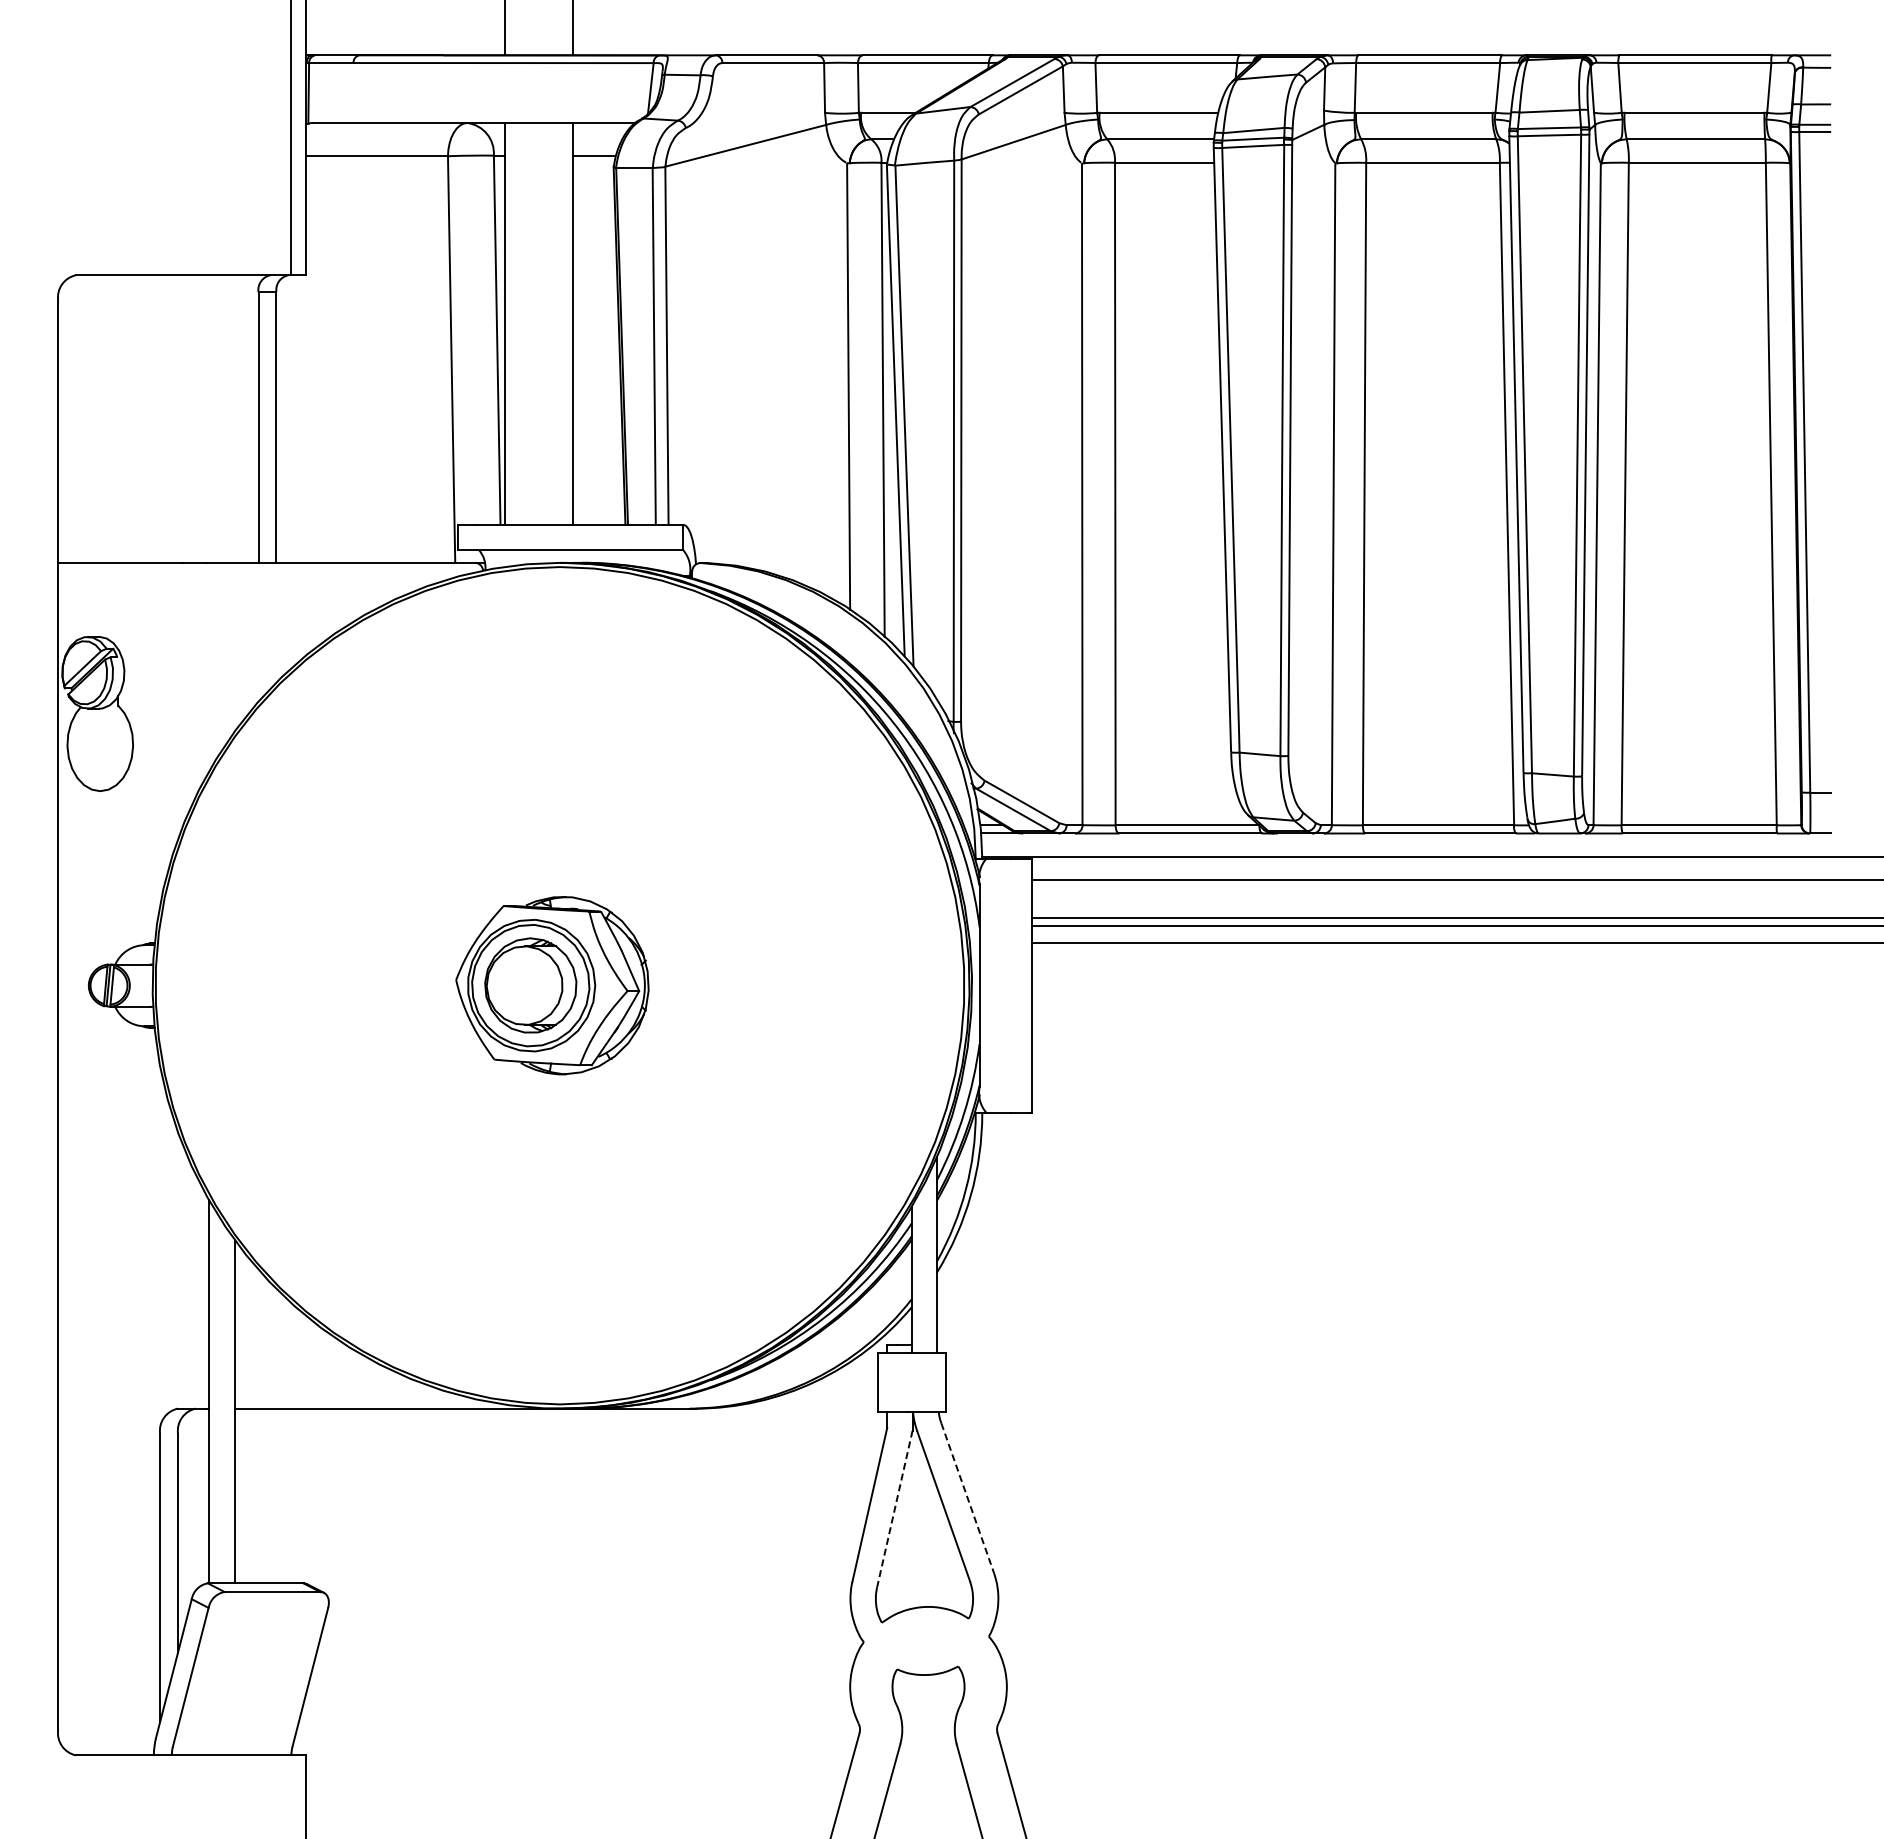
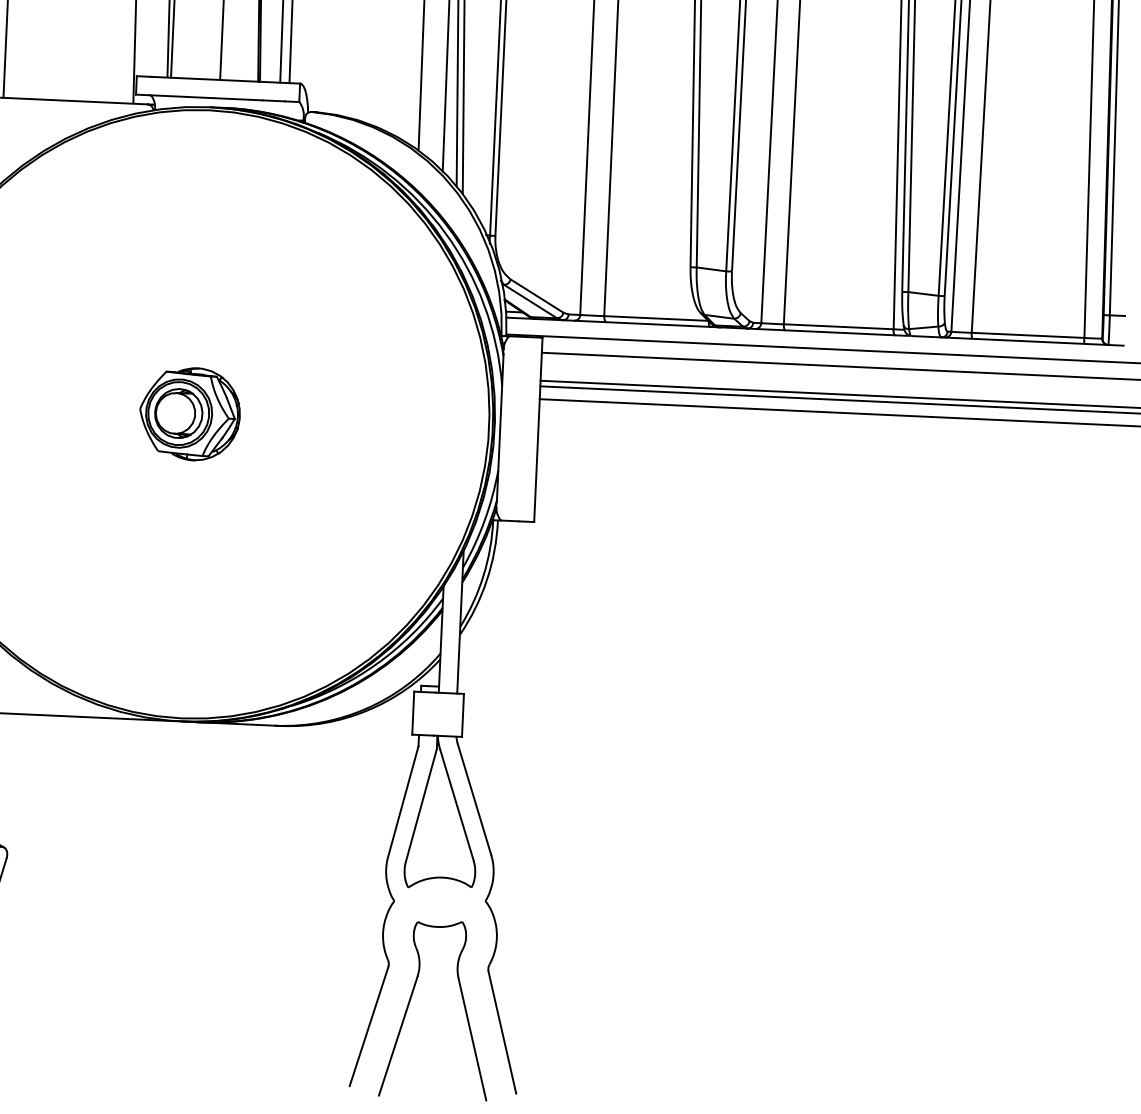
part: (552, 985) -> (190, 413), size x0.71
line: (967, 1498) -> (474, 800), dashed -> solid
line: (894, 1509) -> (421, 805), dashed -> solid

